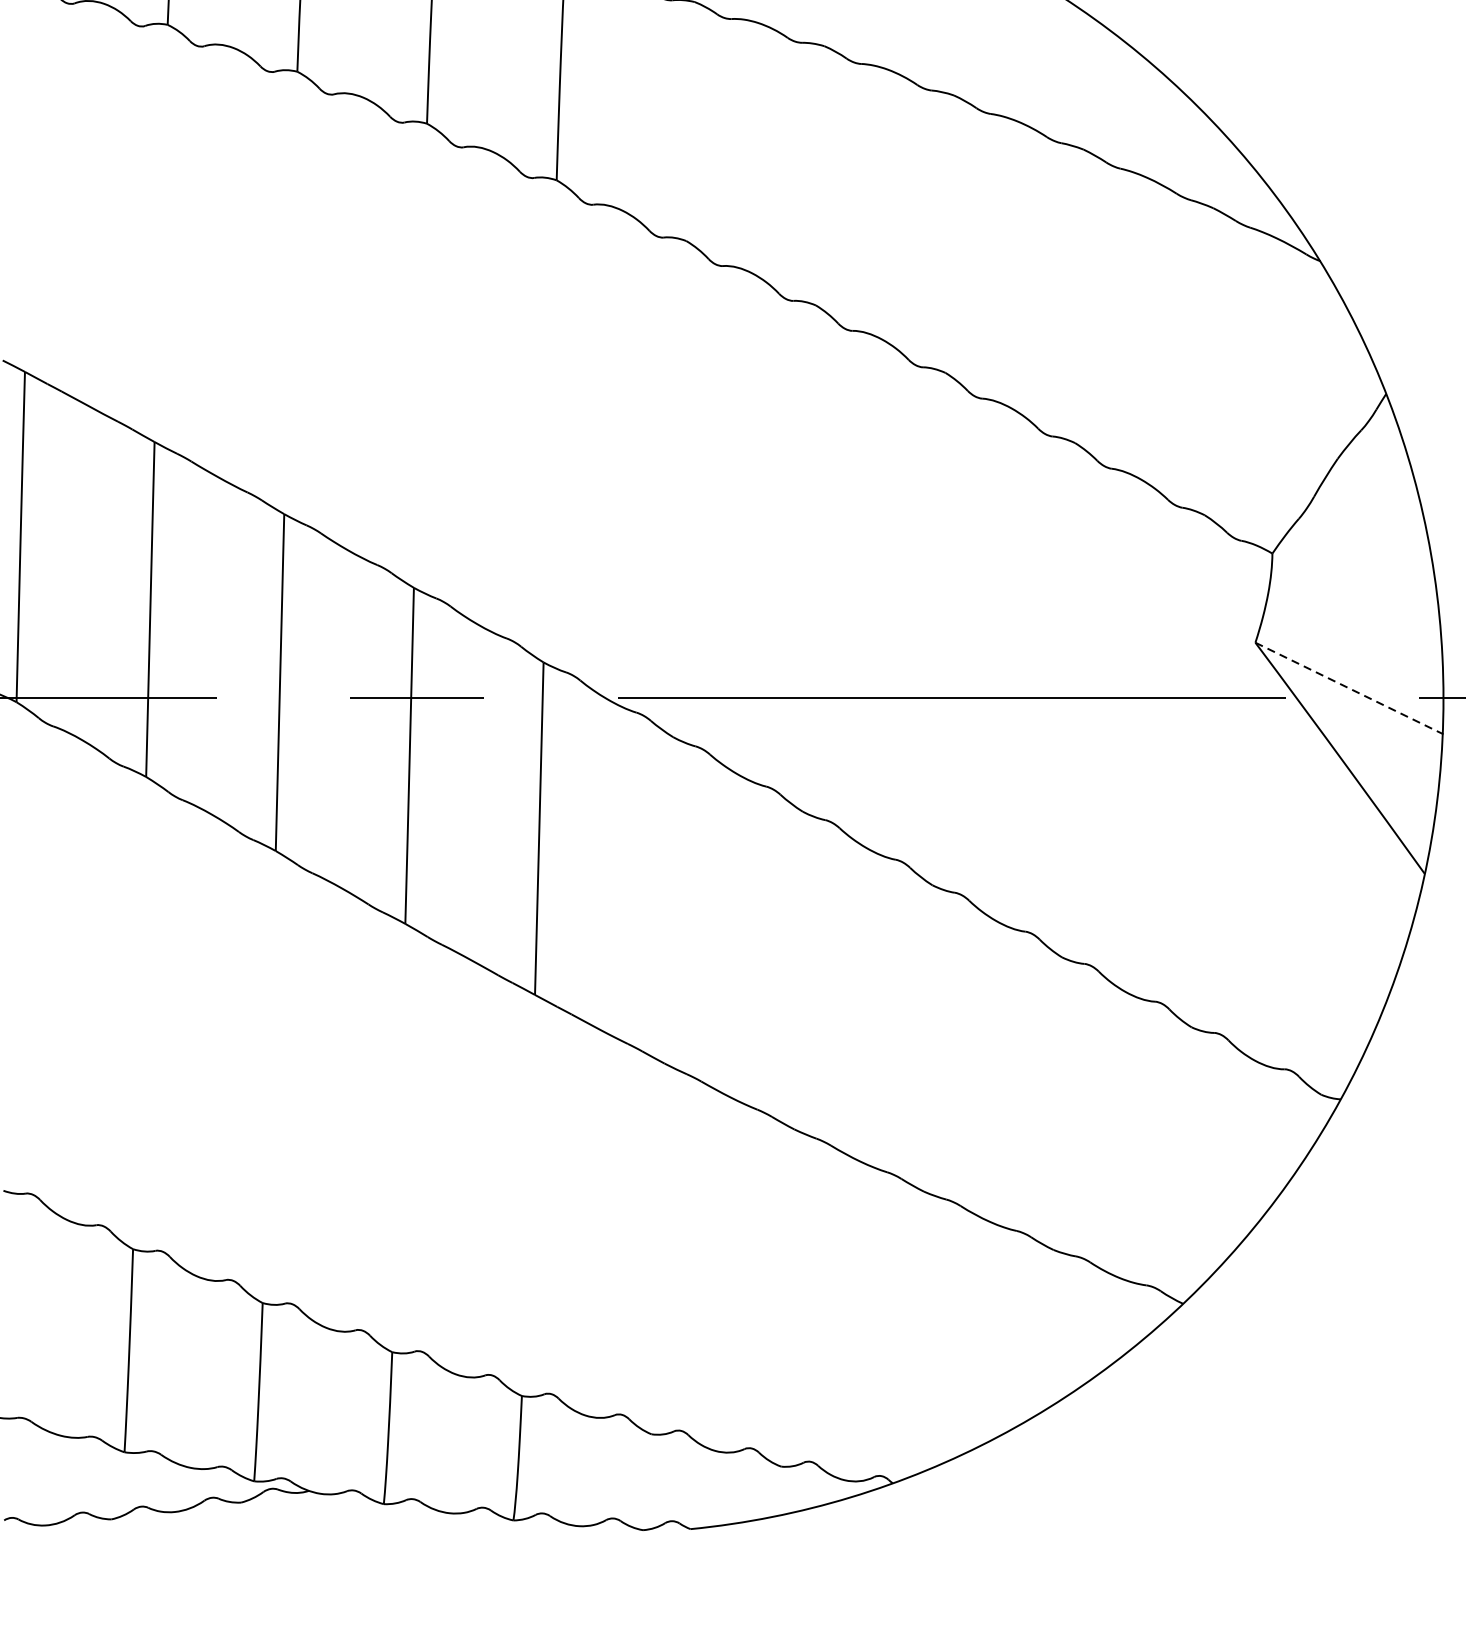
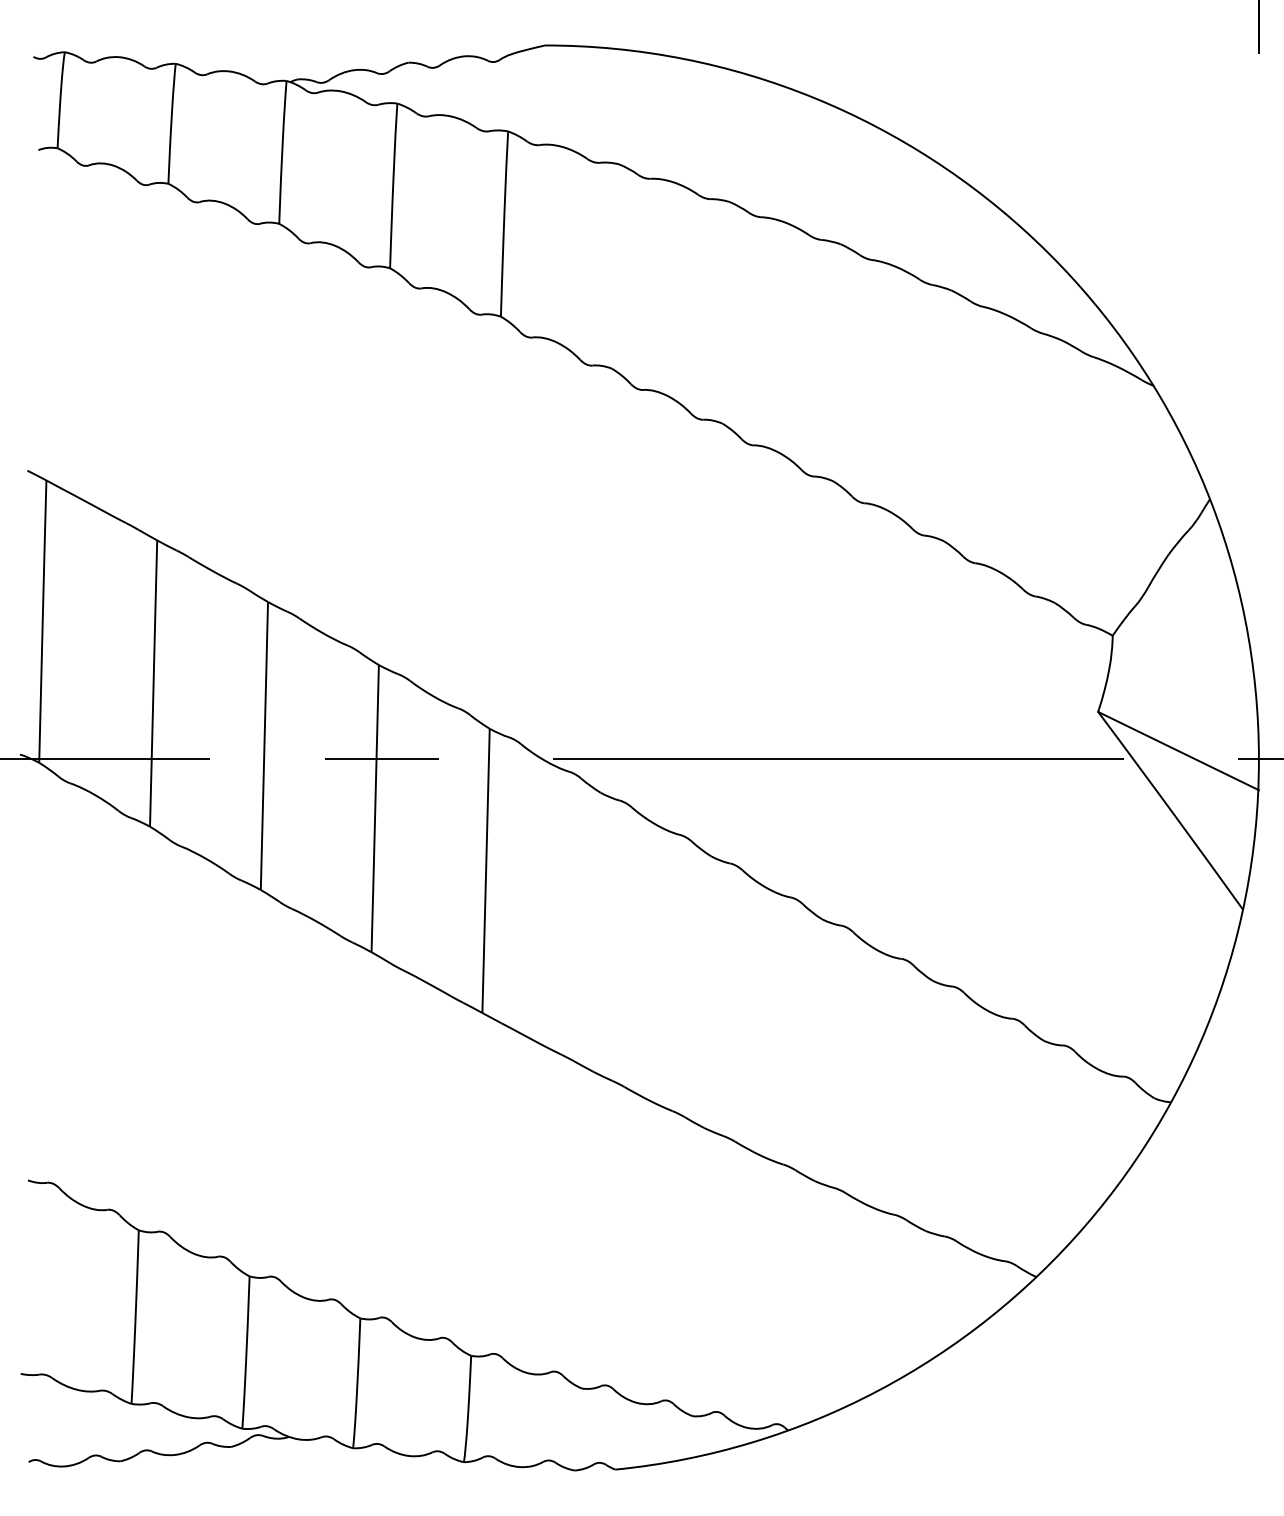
line: (1350, 689) -> (1179, 751), dashed -> solid

